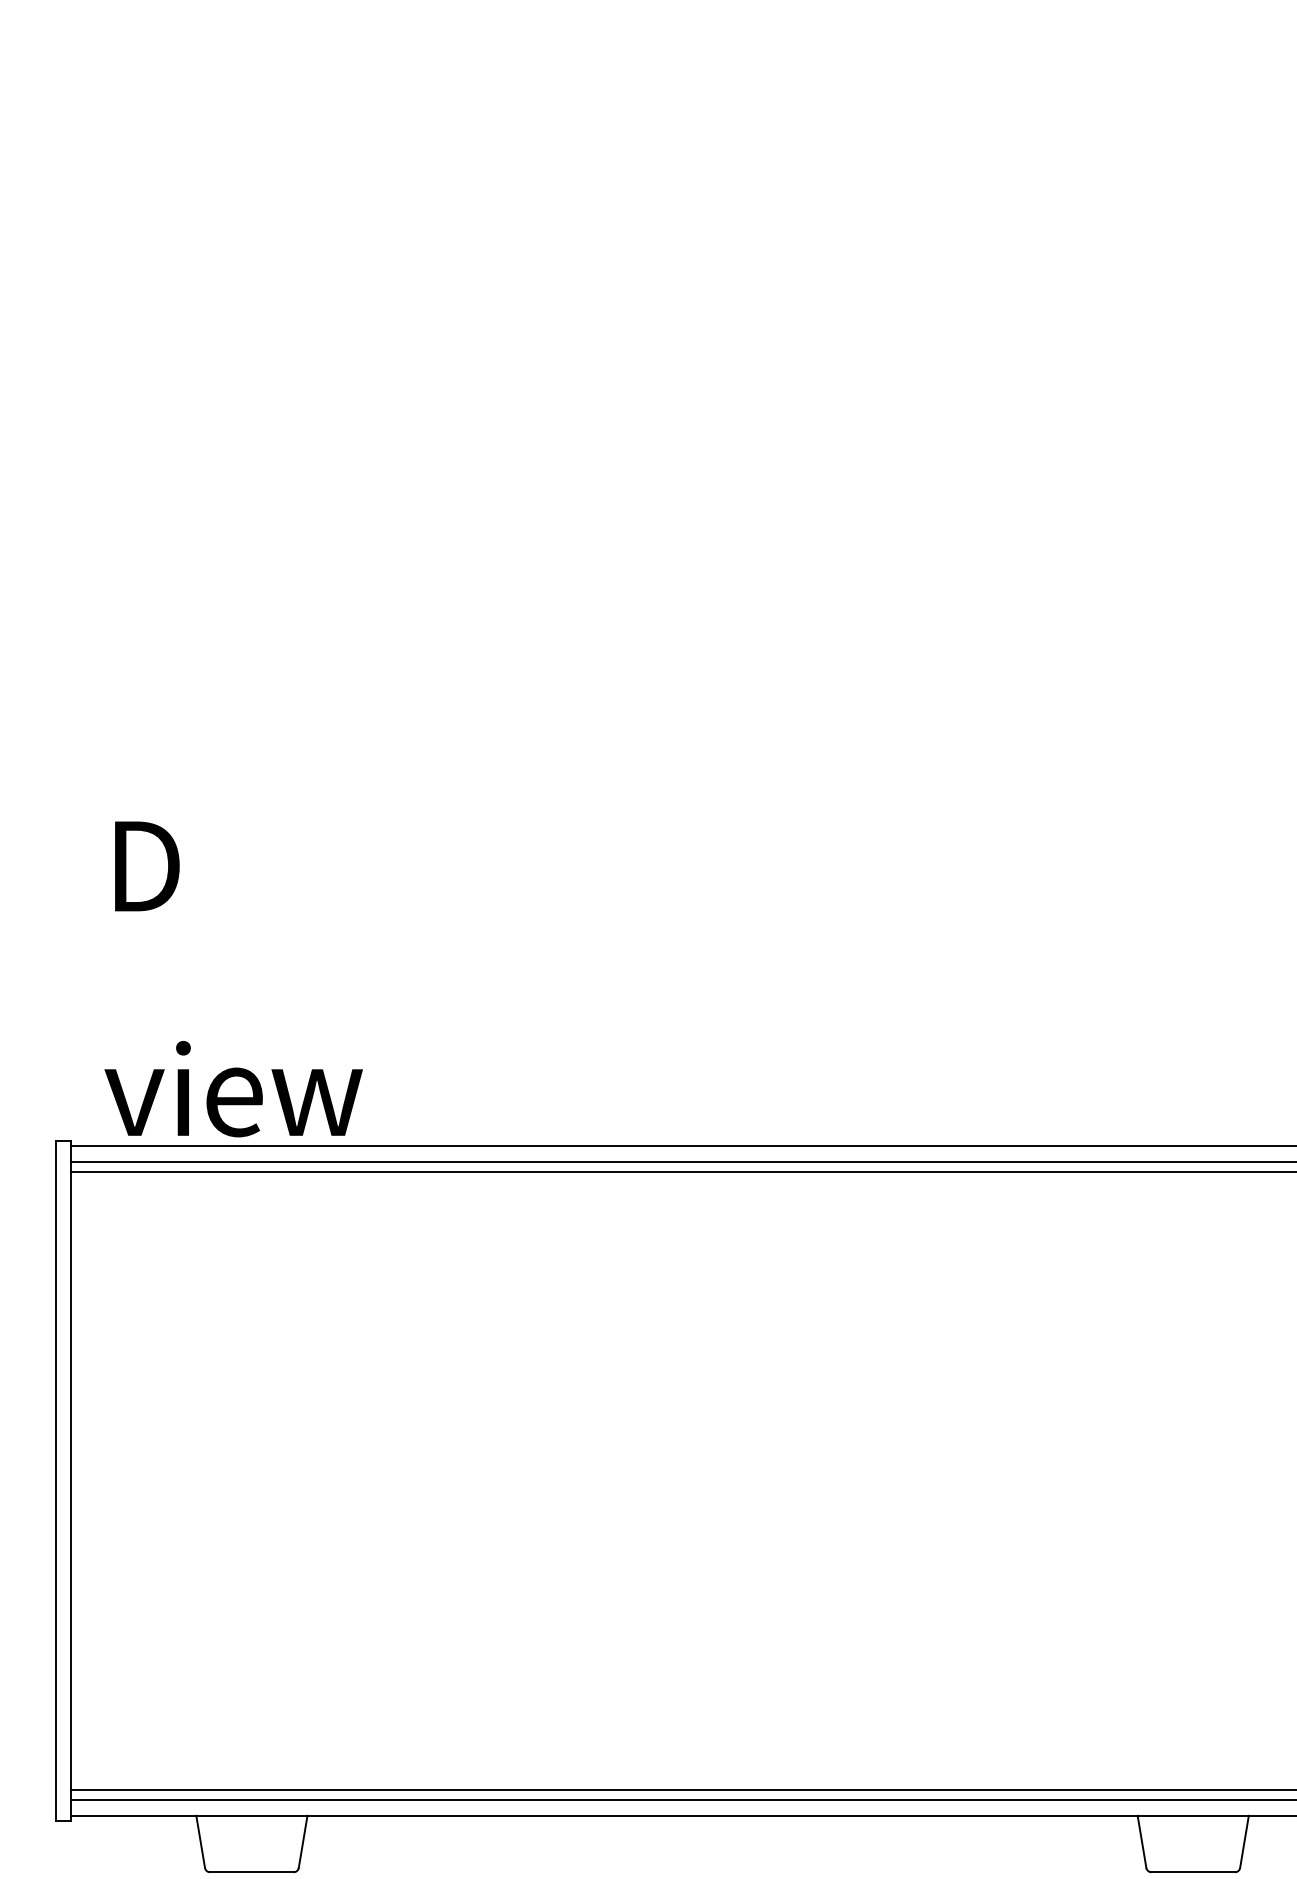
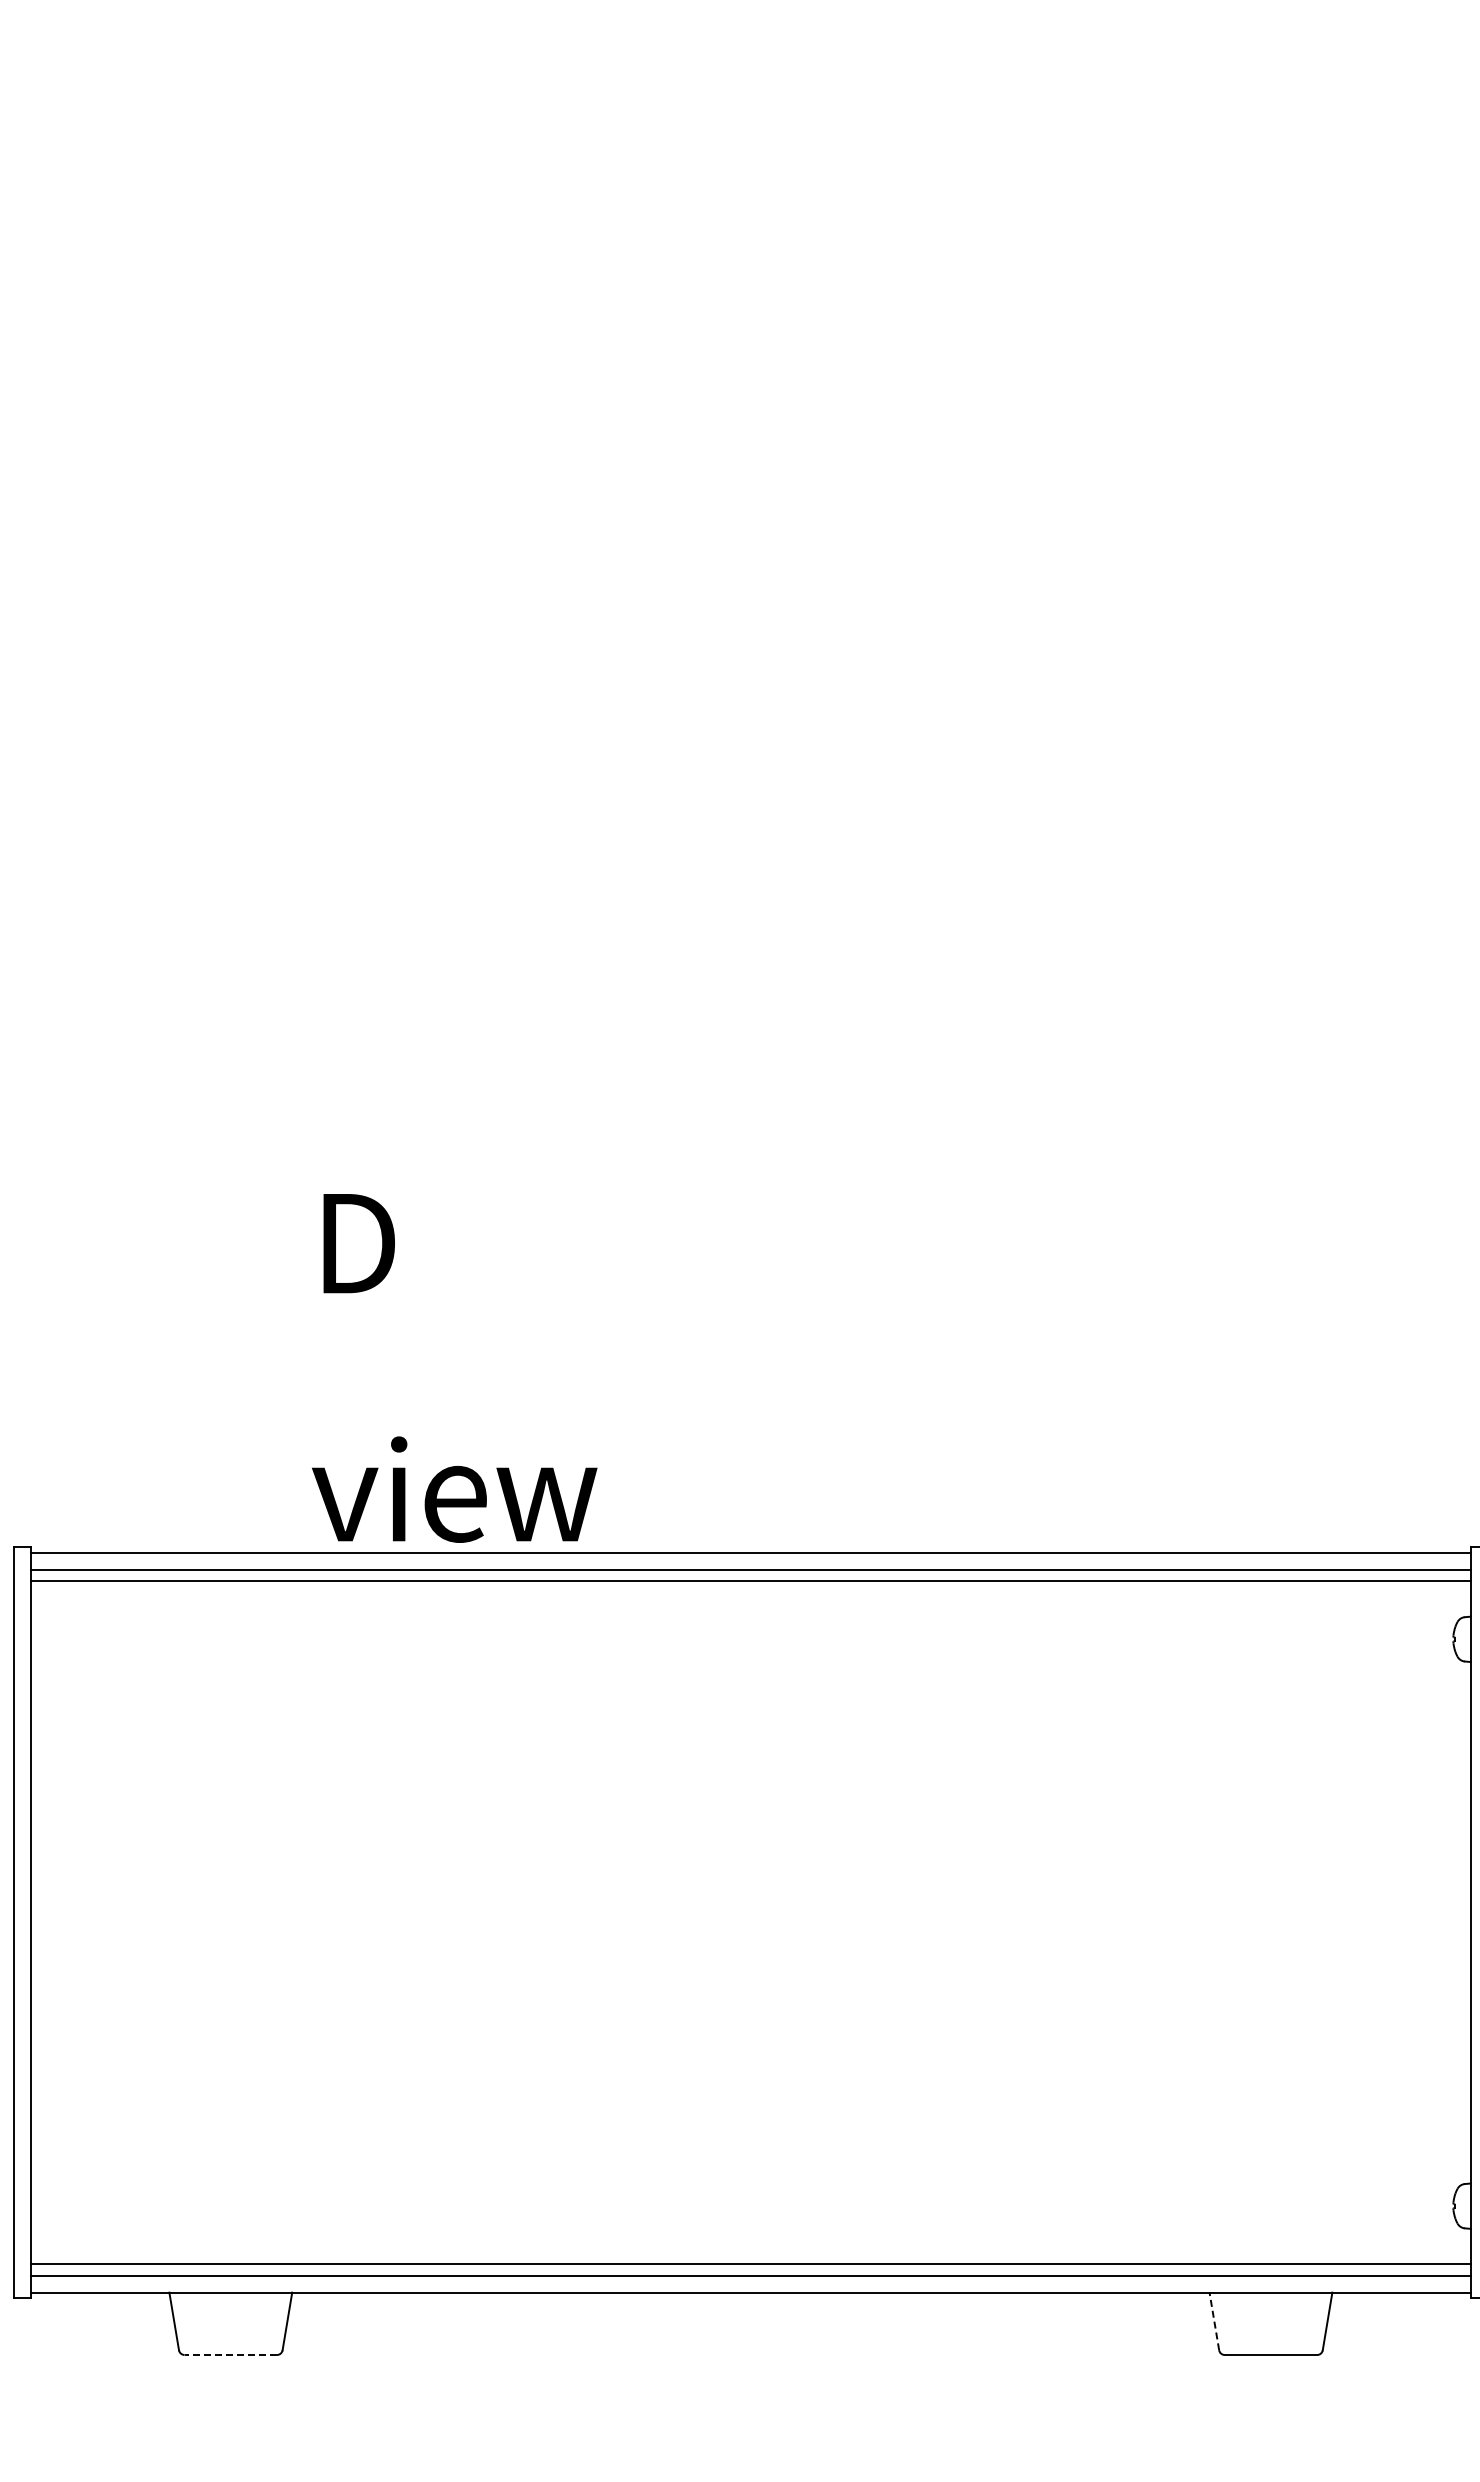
text: (233, 979) -> (454, 1368), moved
line: (1142, 1841) -> (1214, 2320), solid -> dashed
line: (251, 1871) -> (230, 2354), solid -> dashed

